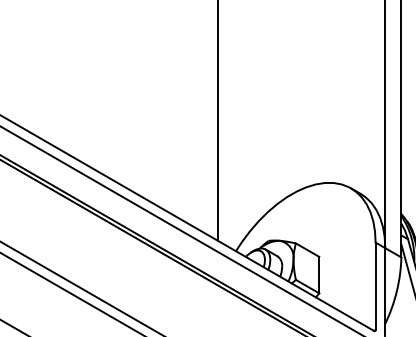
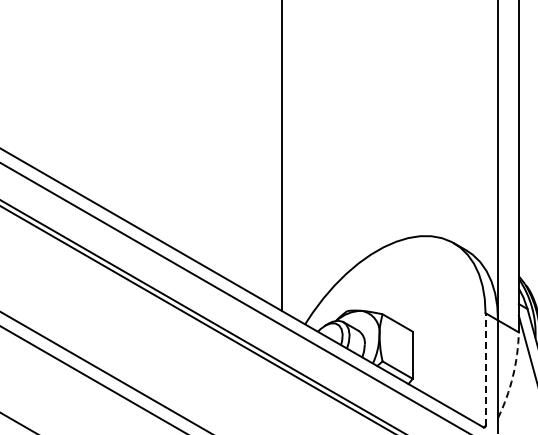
line: (375, 286) -> (485, 369), solid -> dashed
arc: (396, 291) -> (512, 376), solid -> dashed

